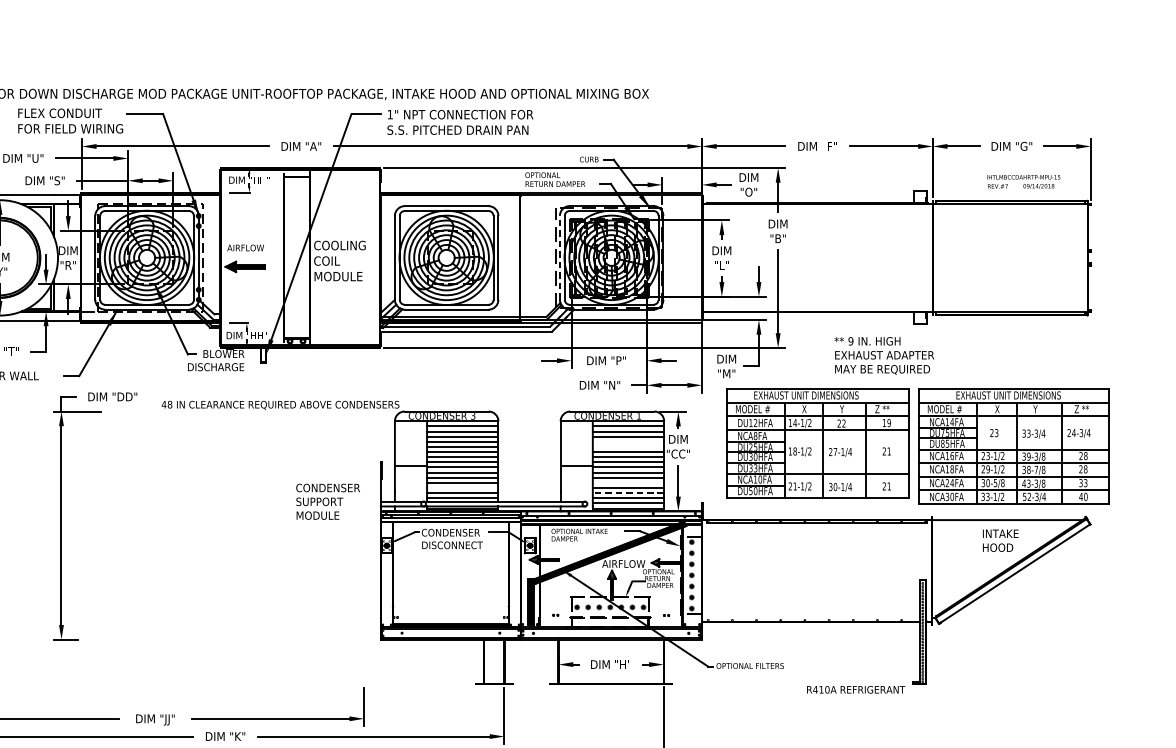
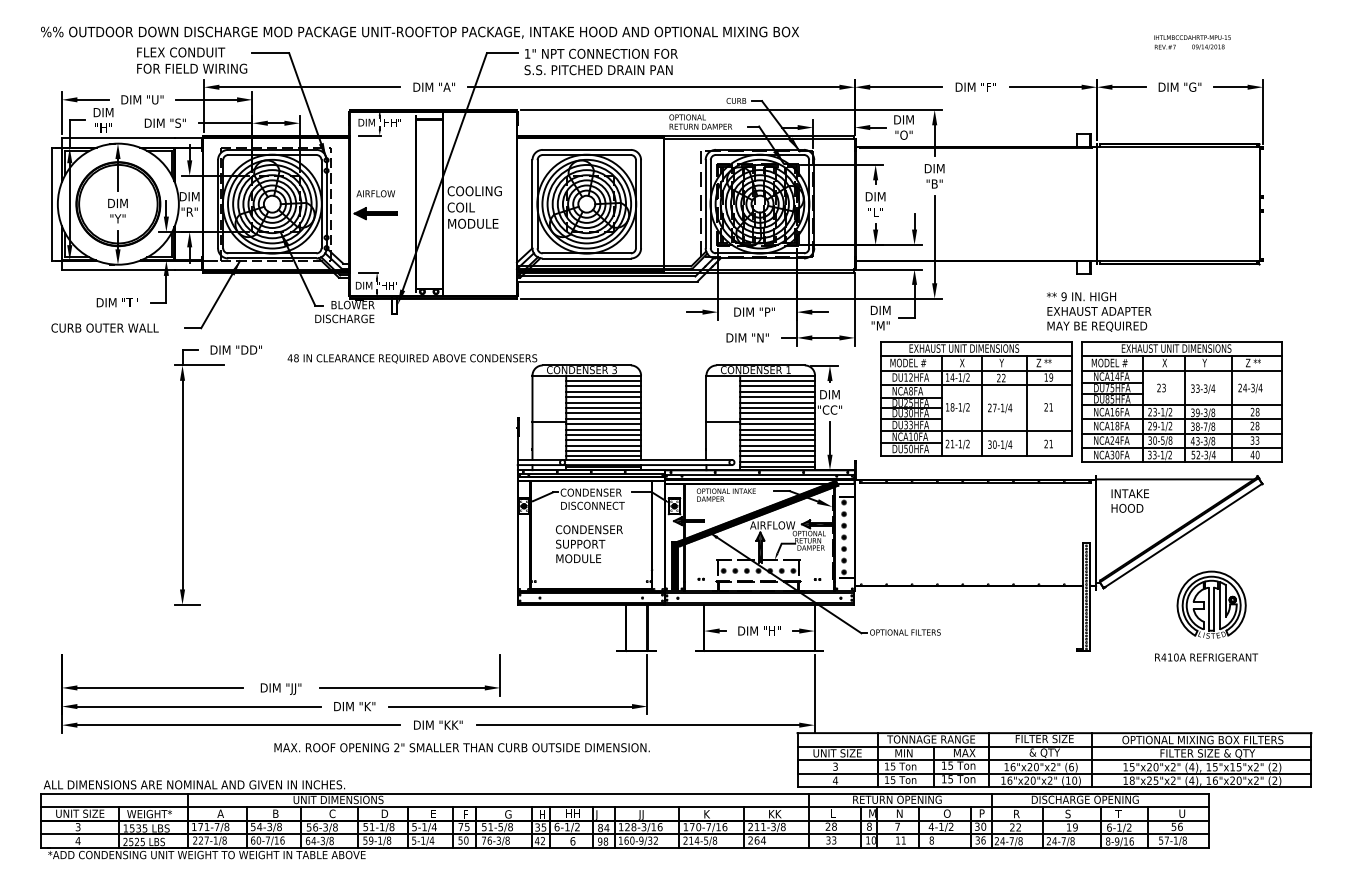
text: (1023, 181) -> (1192, 42), moved
line: (559, 257) -> (705, 203), dashed -> solid
text: (884, 355) -> (1099, 311), moved
line: (628, 442) -> (777, 397), added
line: (628, 446) -> (777, 402), added
line: (628, 483) -> (777, 440), added
line: (462, 487) -> (603, 445), added
line: (628, 493) -> (777, 451), dashed -> solid
text: (328, 502) -> (589, 544), moved
text: (999, 540) -> (1129, 500), moved
part: (1041, 639) -> (1211, 604), added
text: (856, 689) -> (1206, 657), moved

